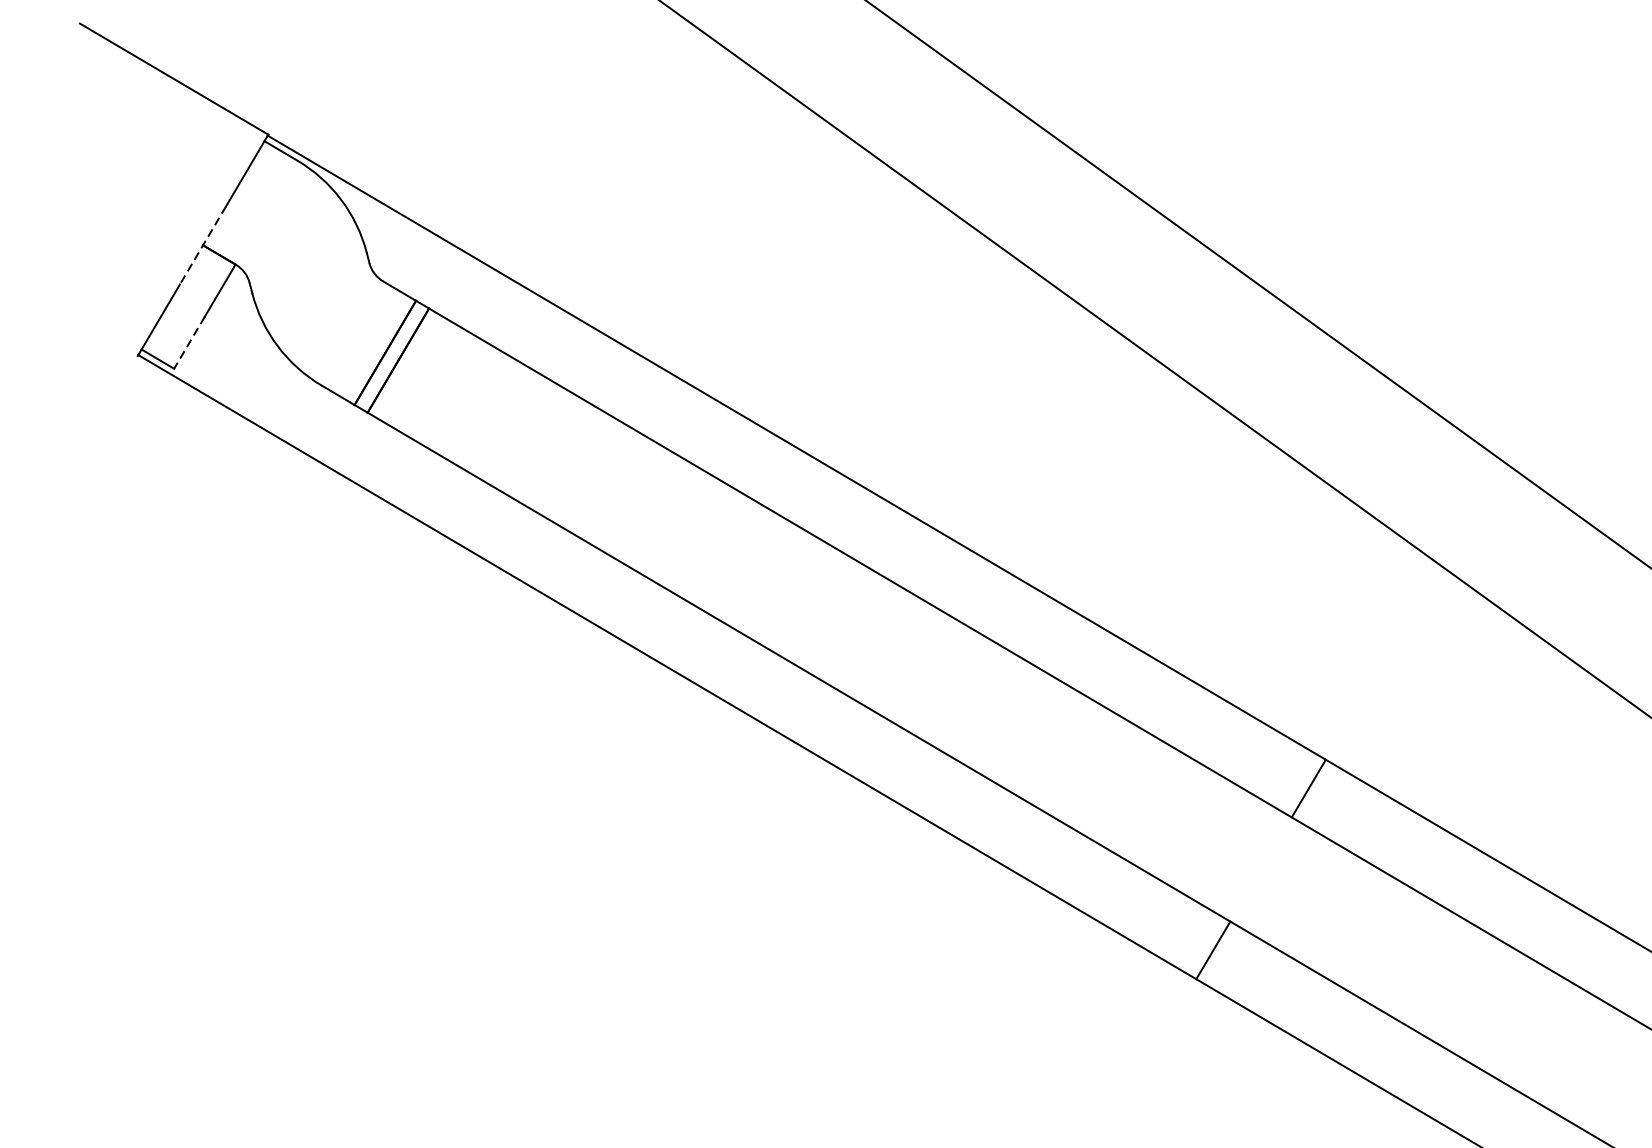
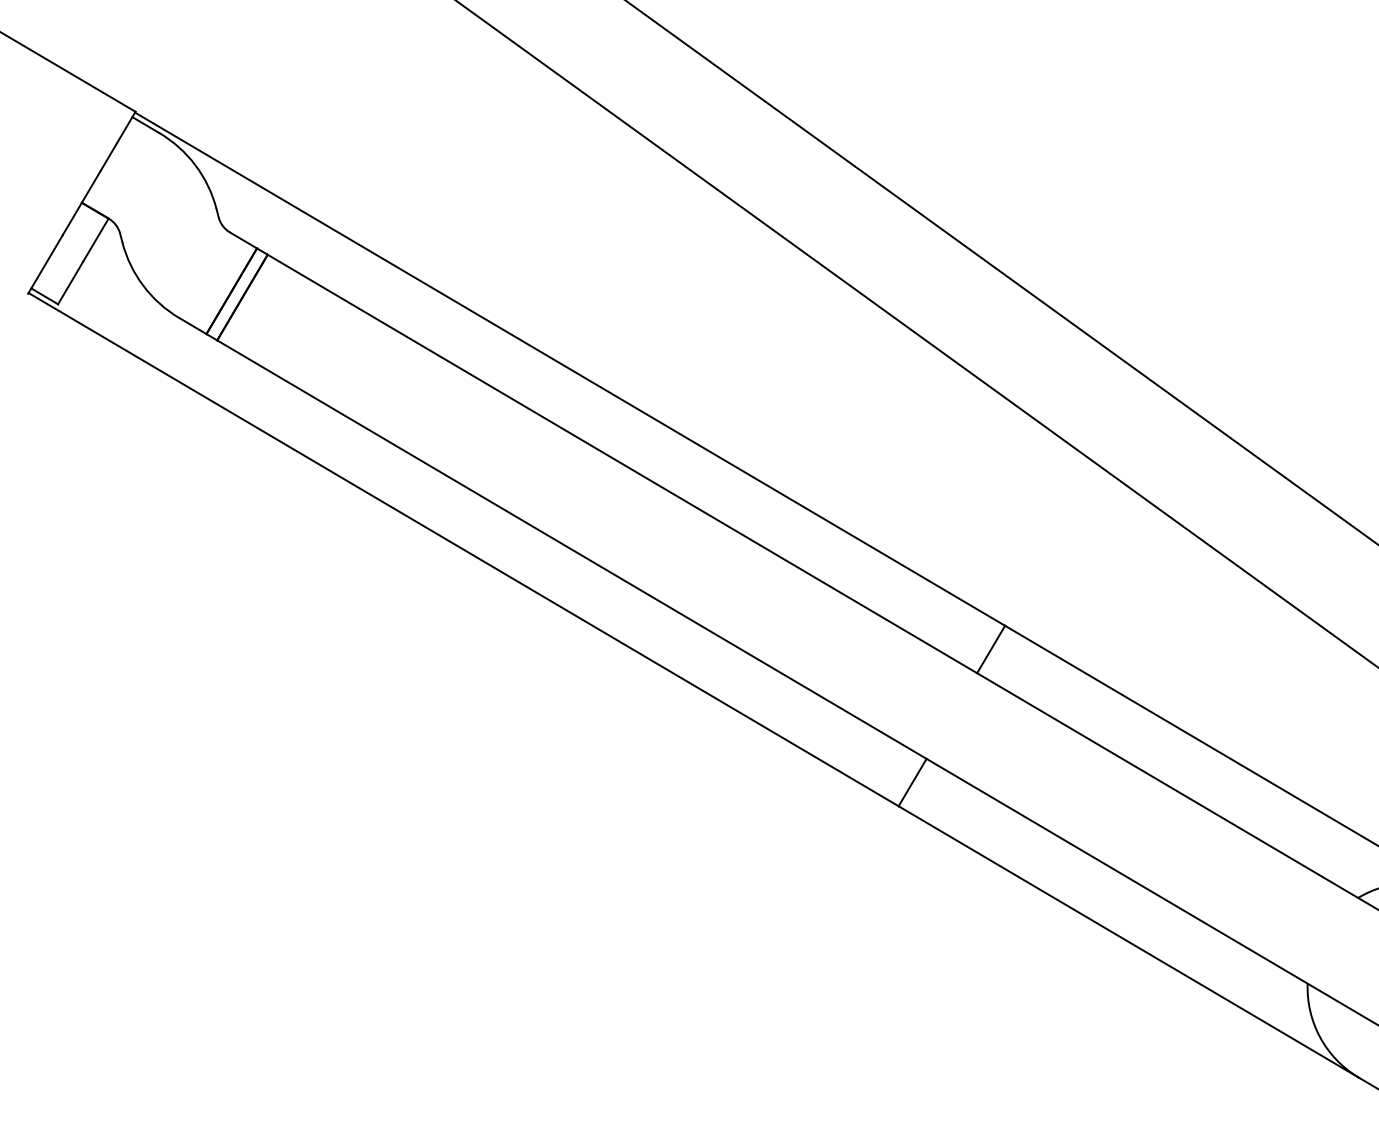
line: (202, 246) -> (81, 203), dashed -> solid
line: (189, 342) -> (70, 282), dashed -> solid

